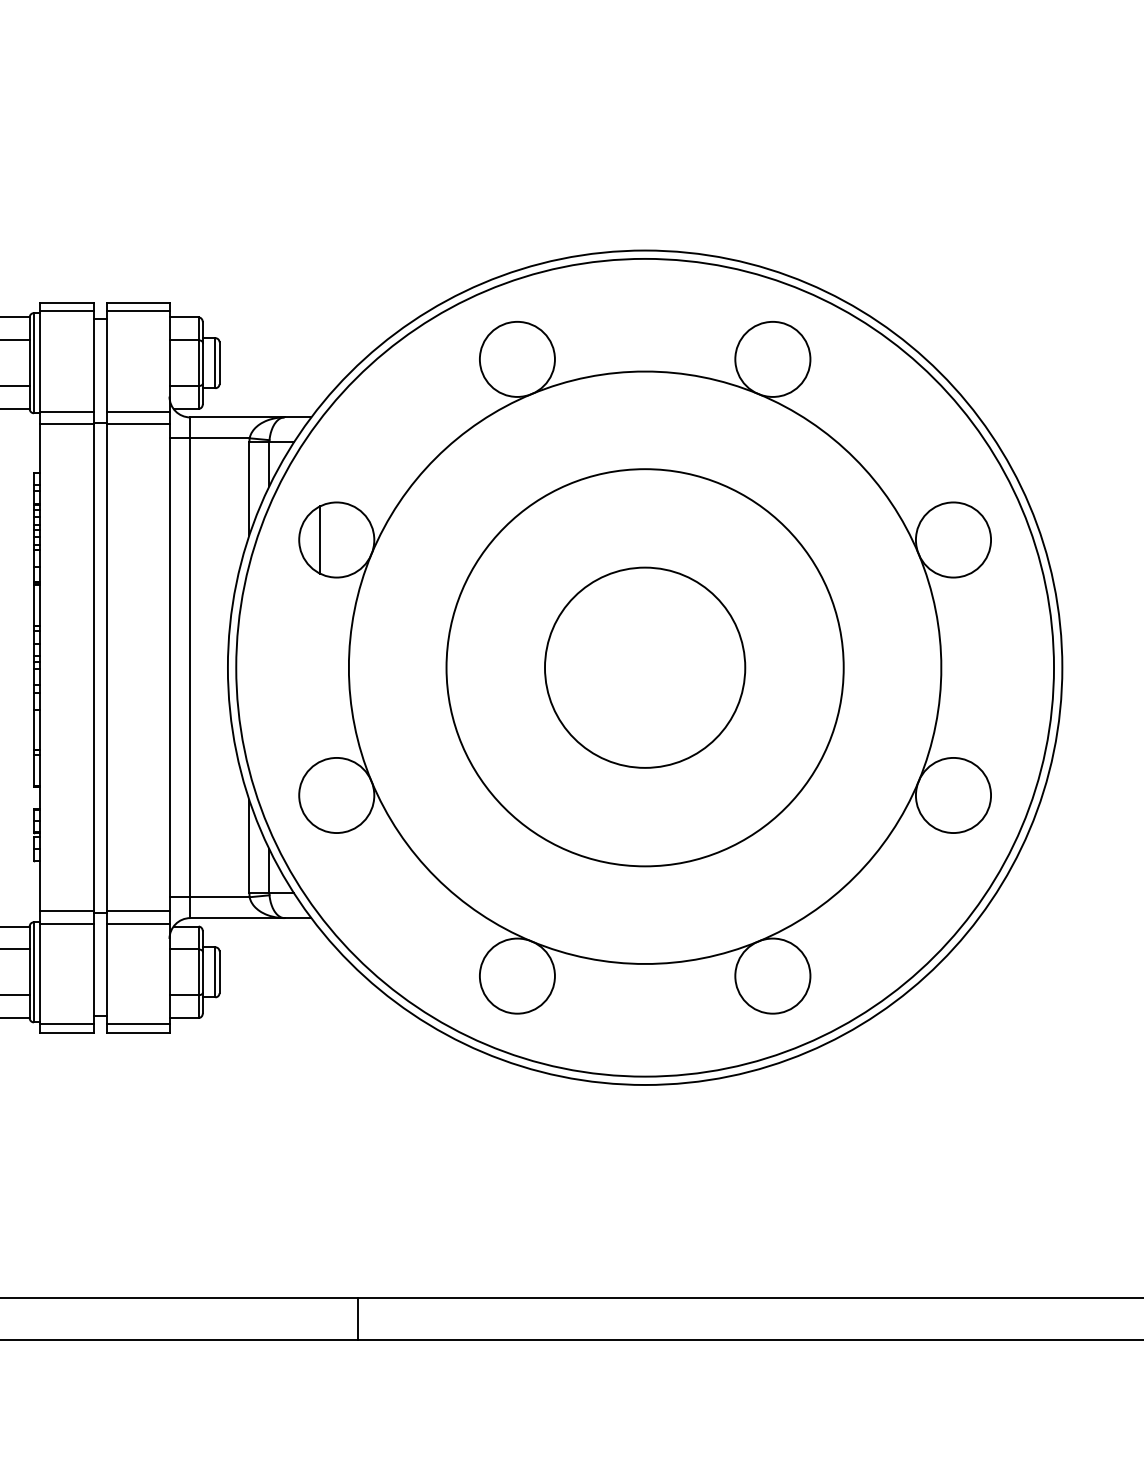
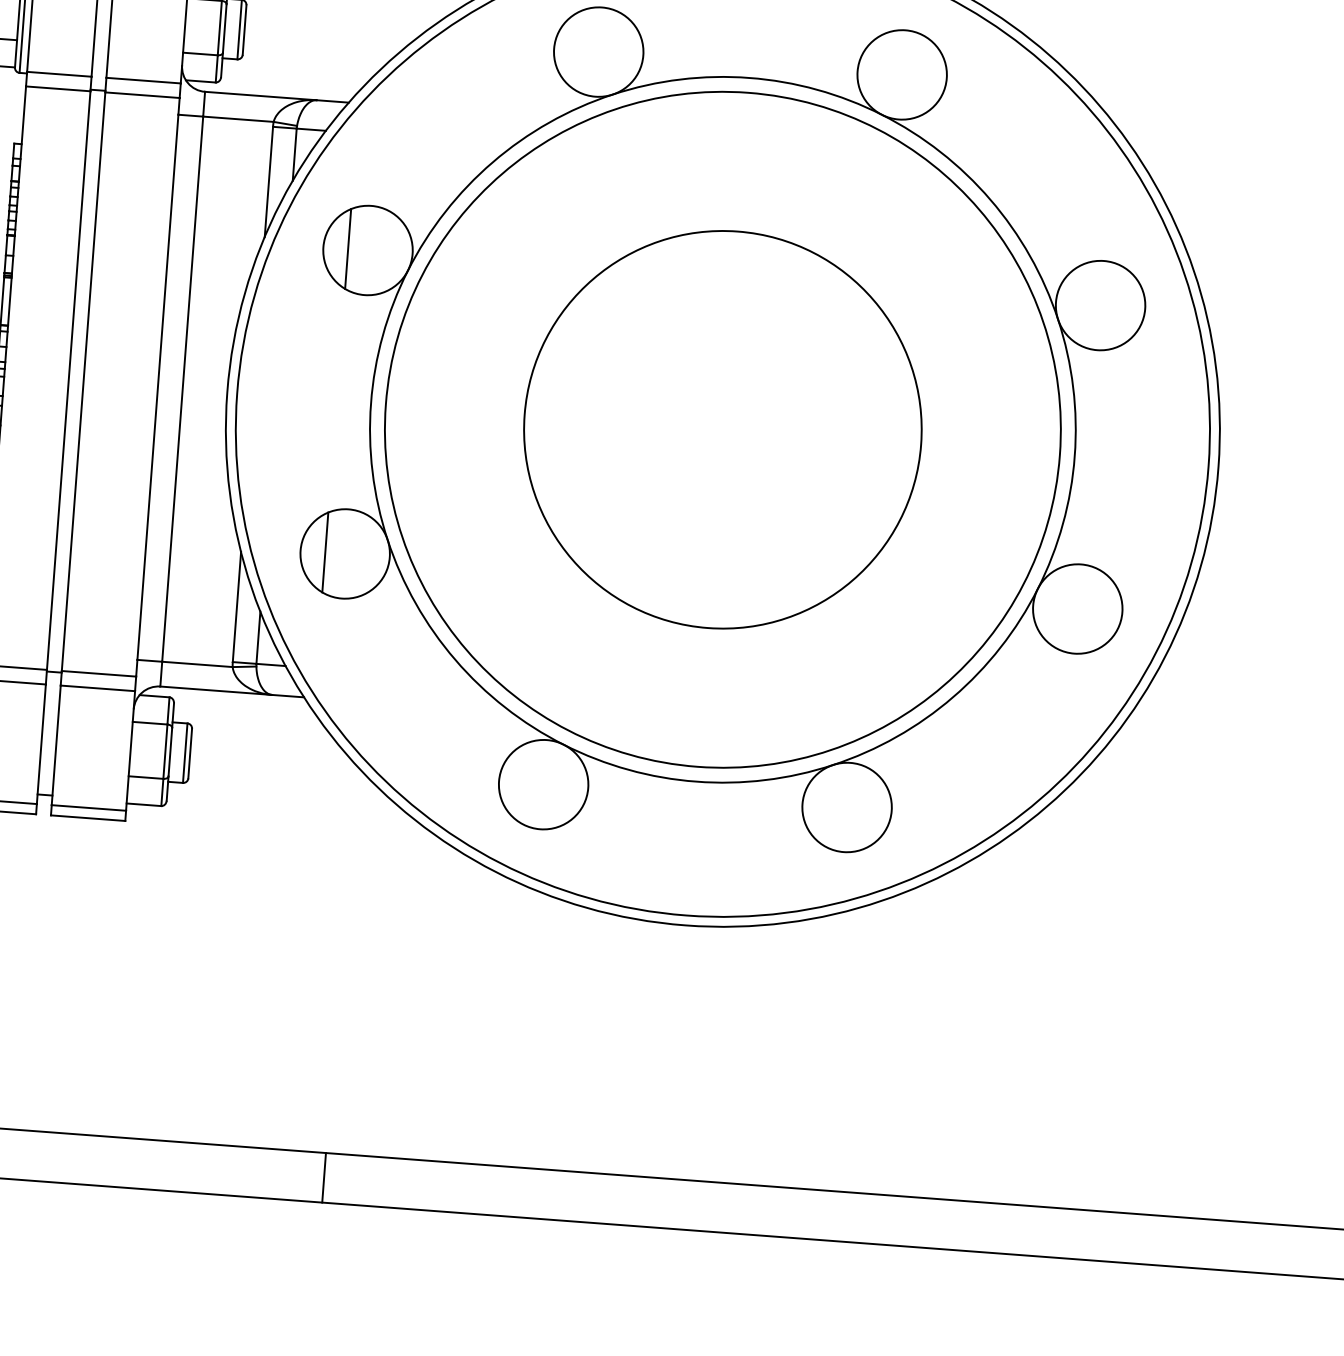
circle: (644, 667) -> (722, 429), size x1.43
circle: (645, 667) -> (723, 429), size x1.67
line: (320, 795) -> (325, 552), added

